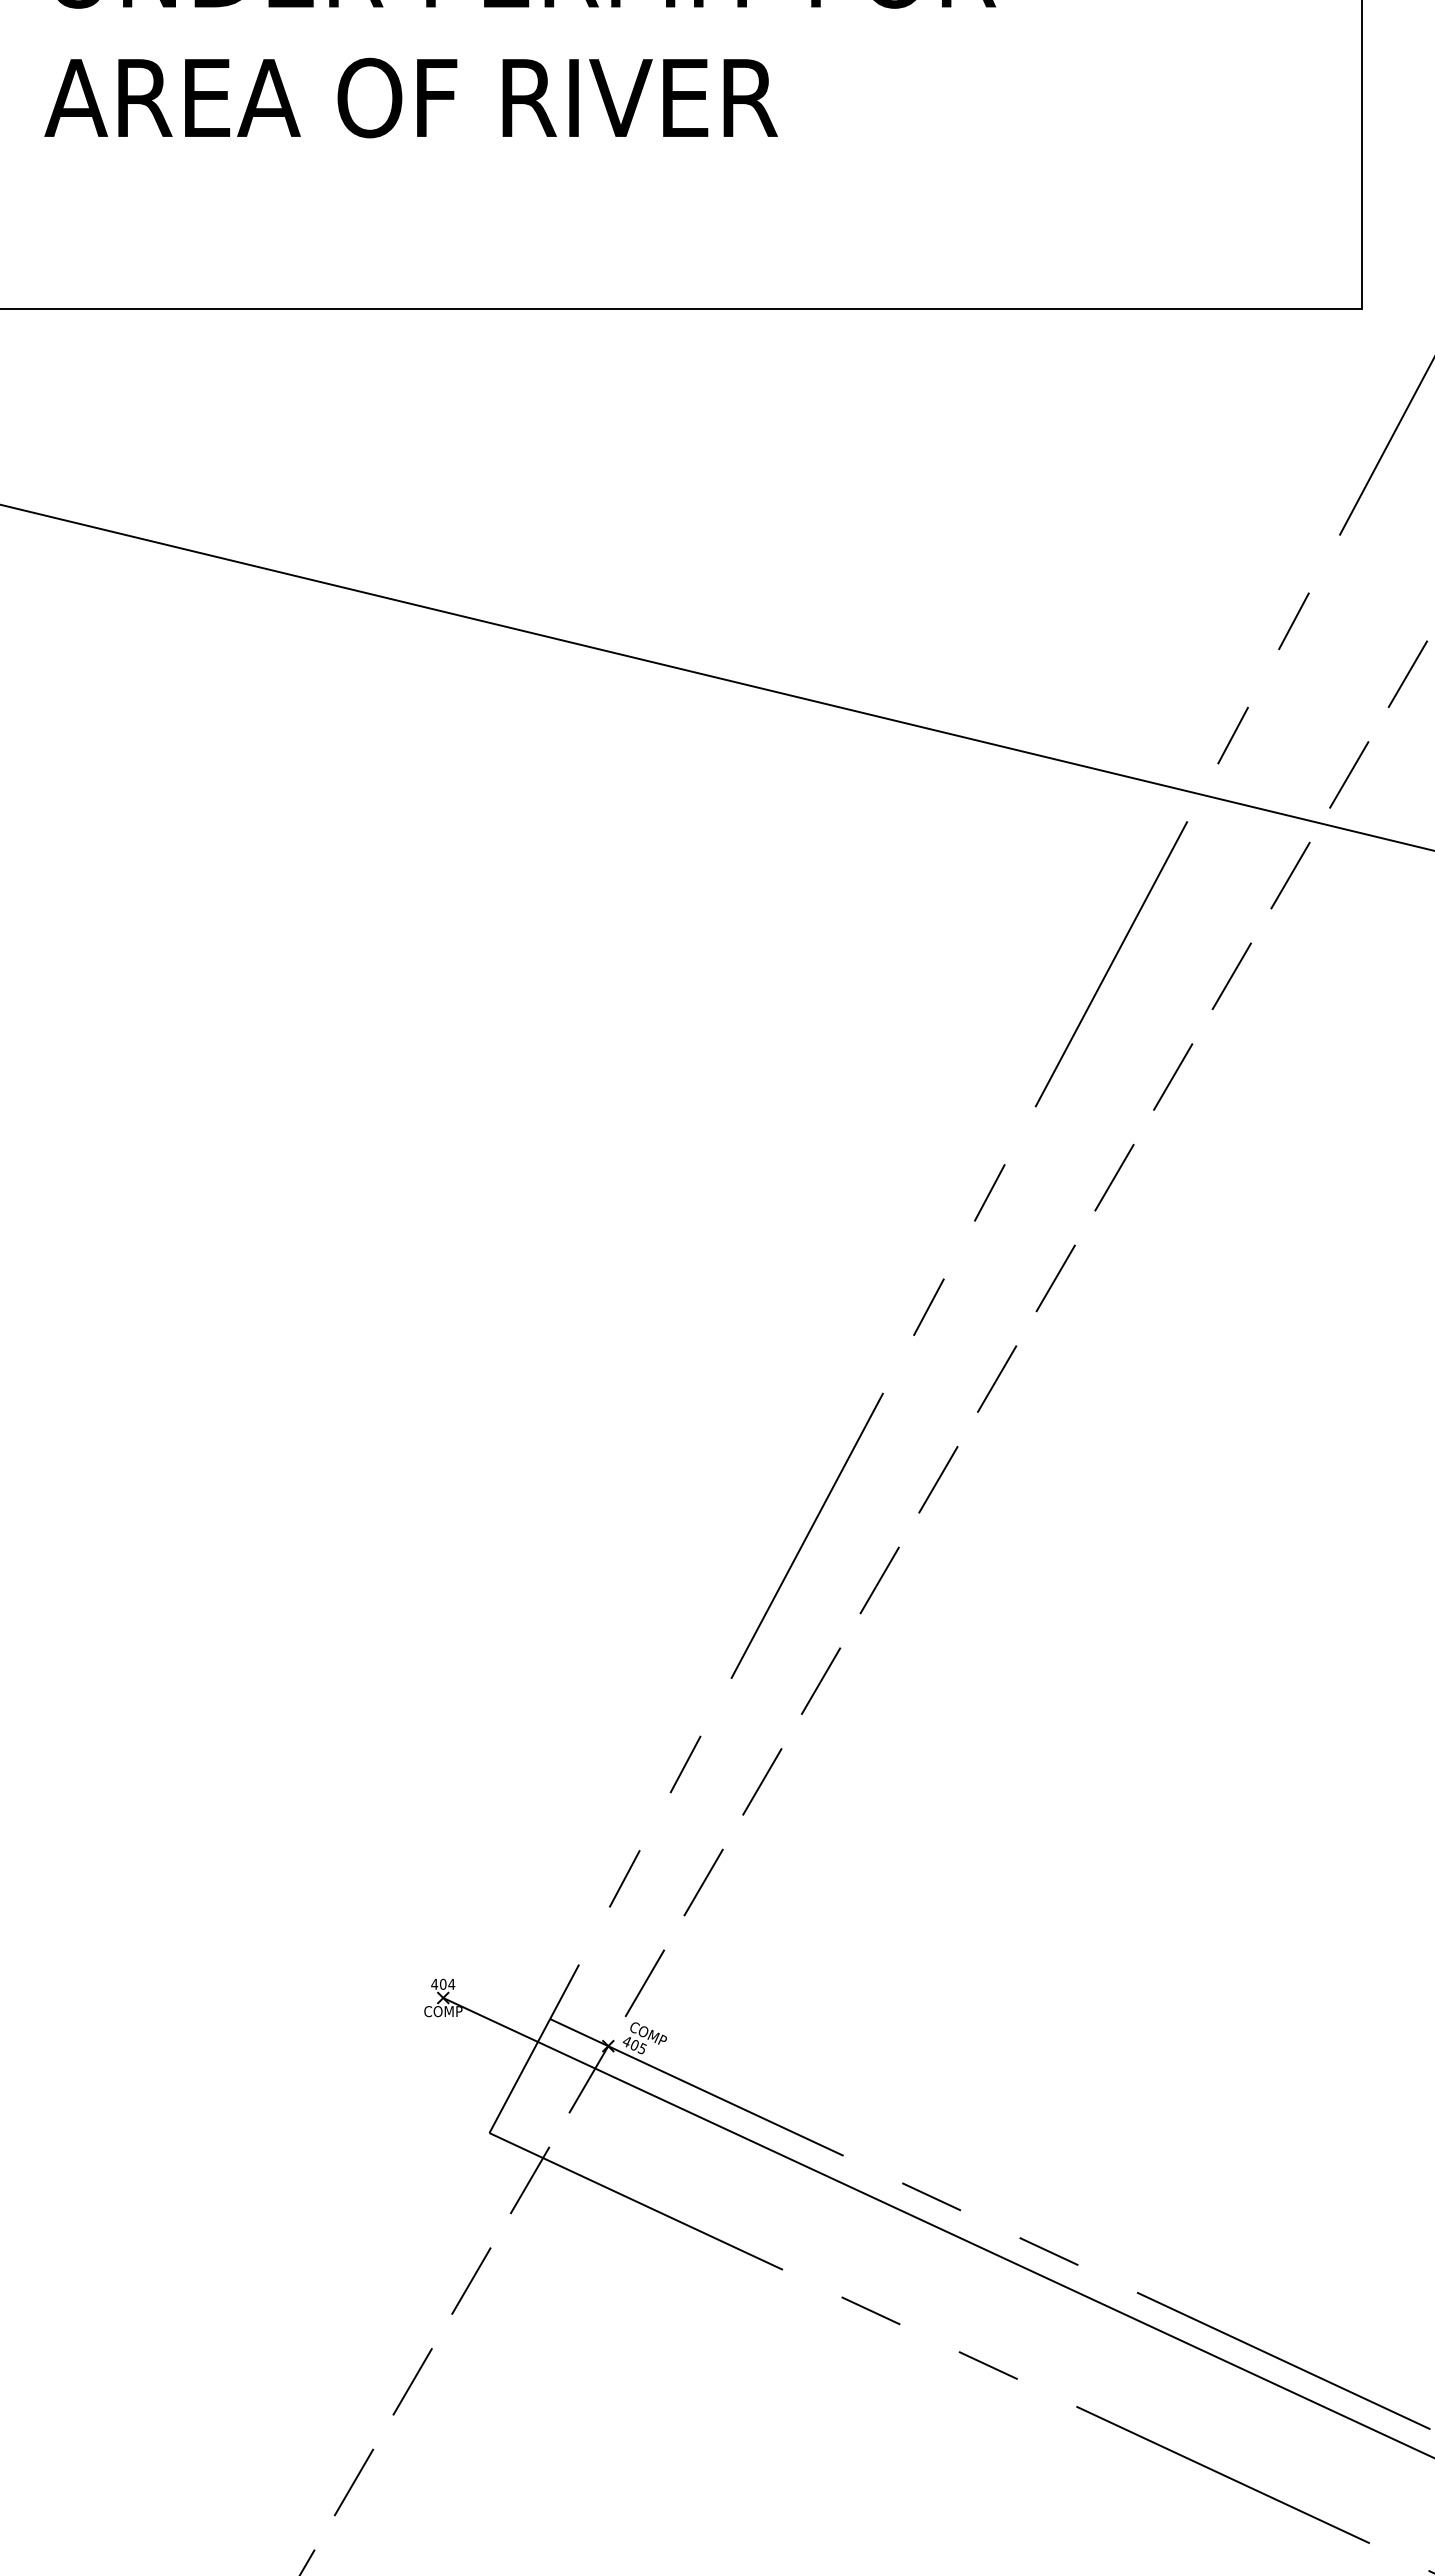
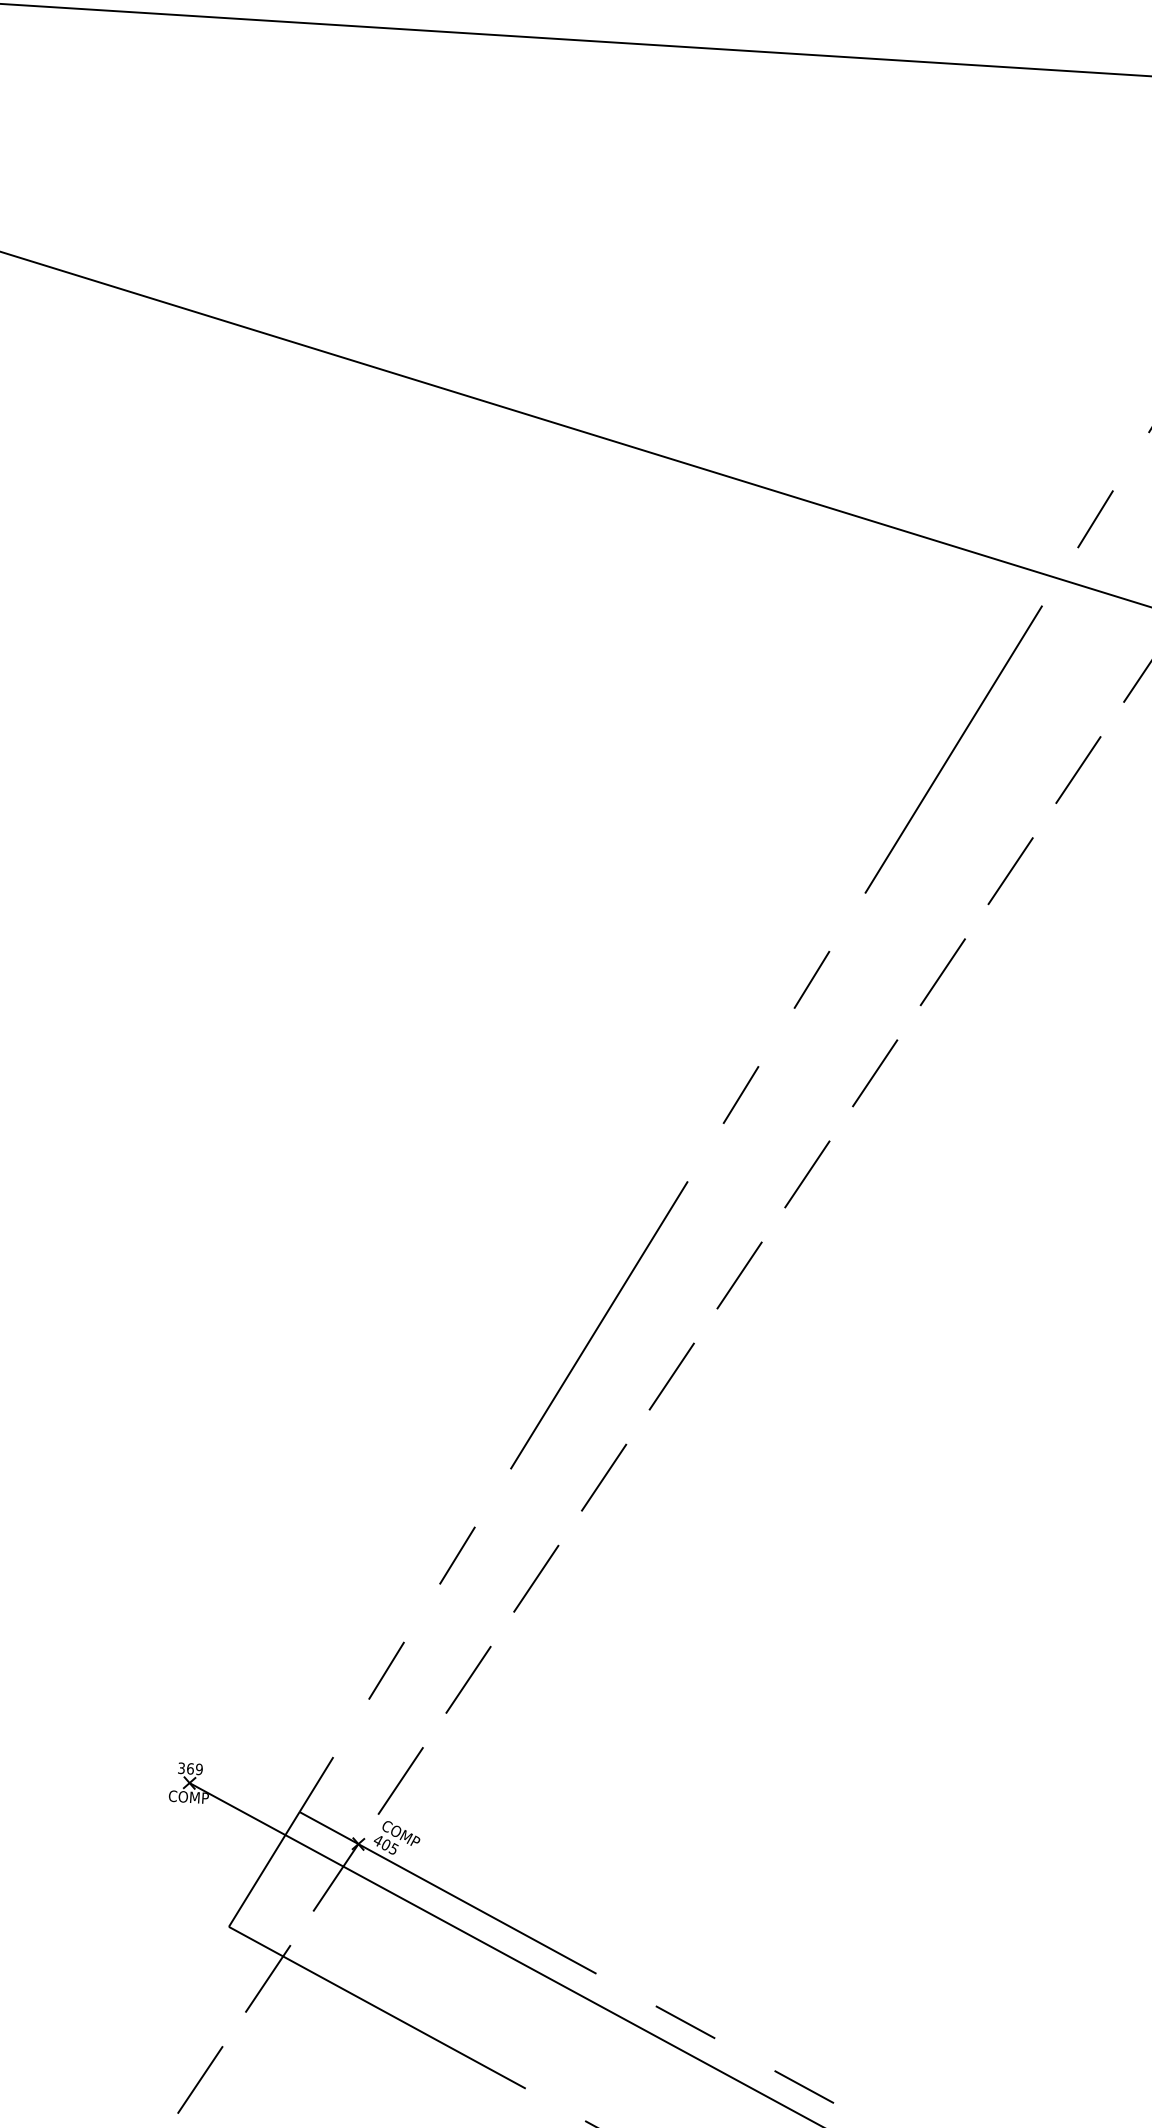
text: (443, 1983) -> (190, 1767), 404 -> 369

